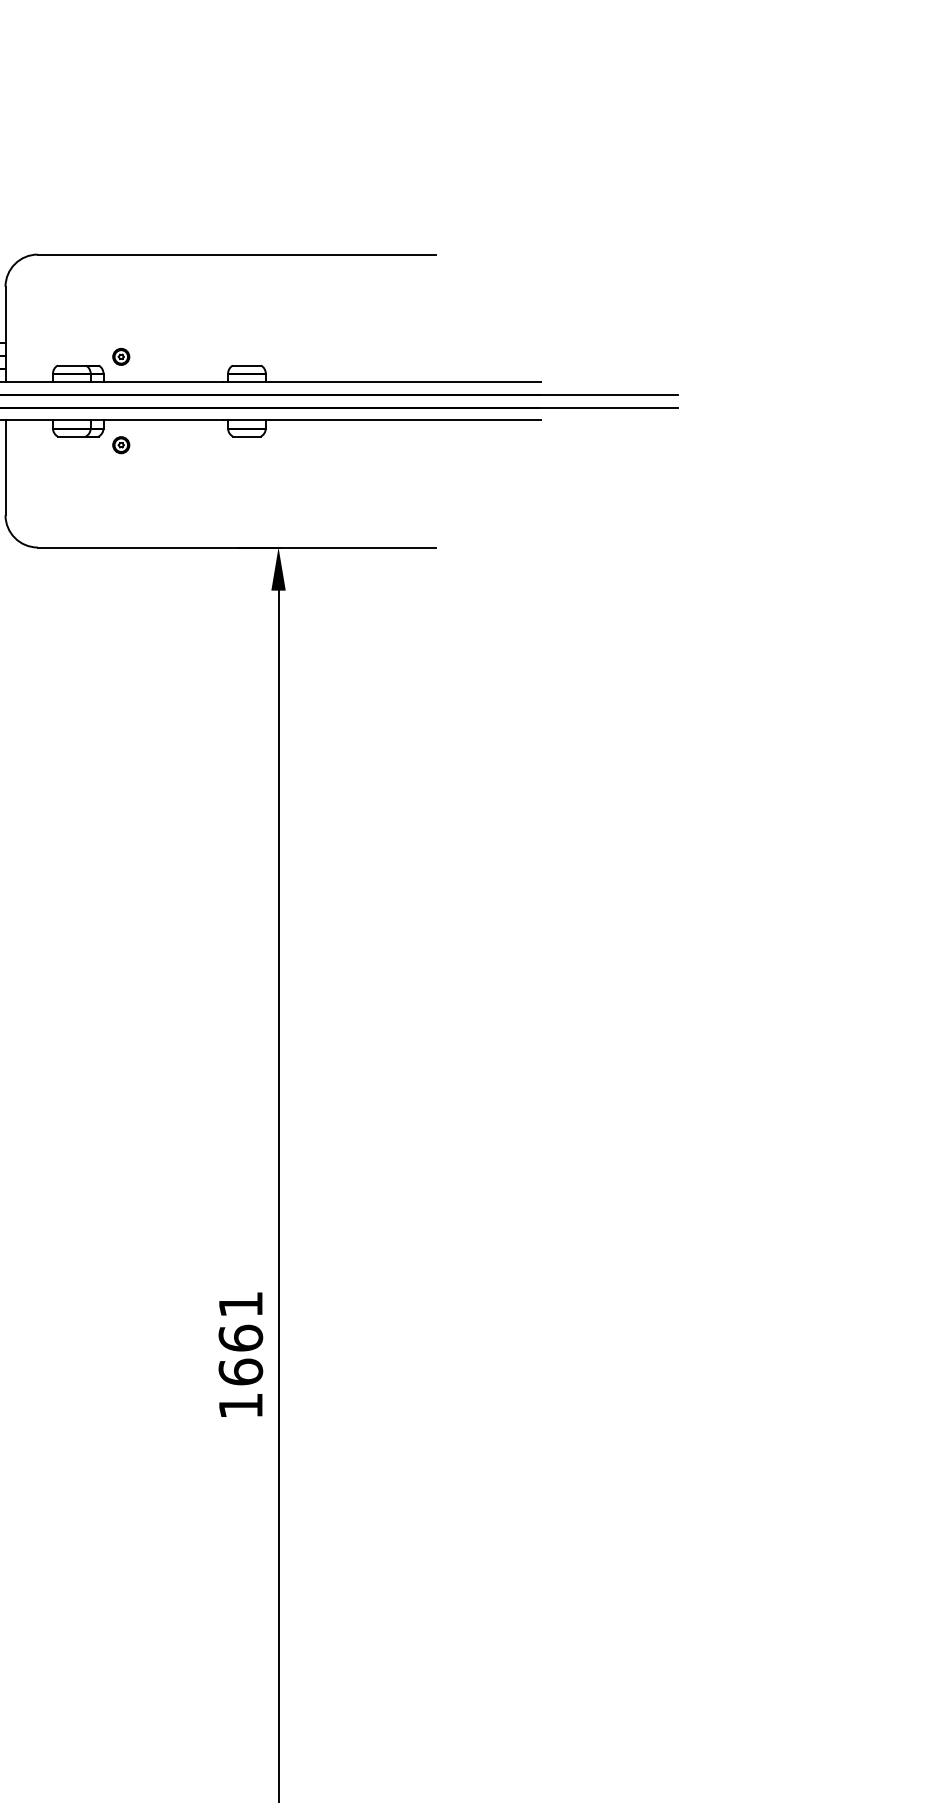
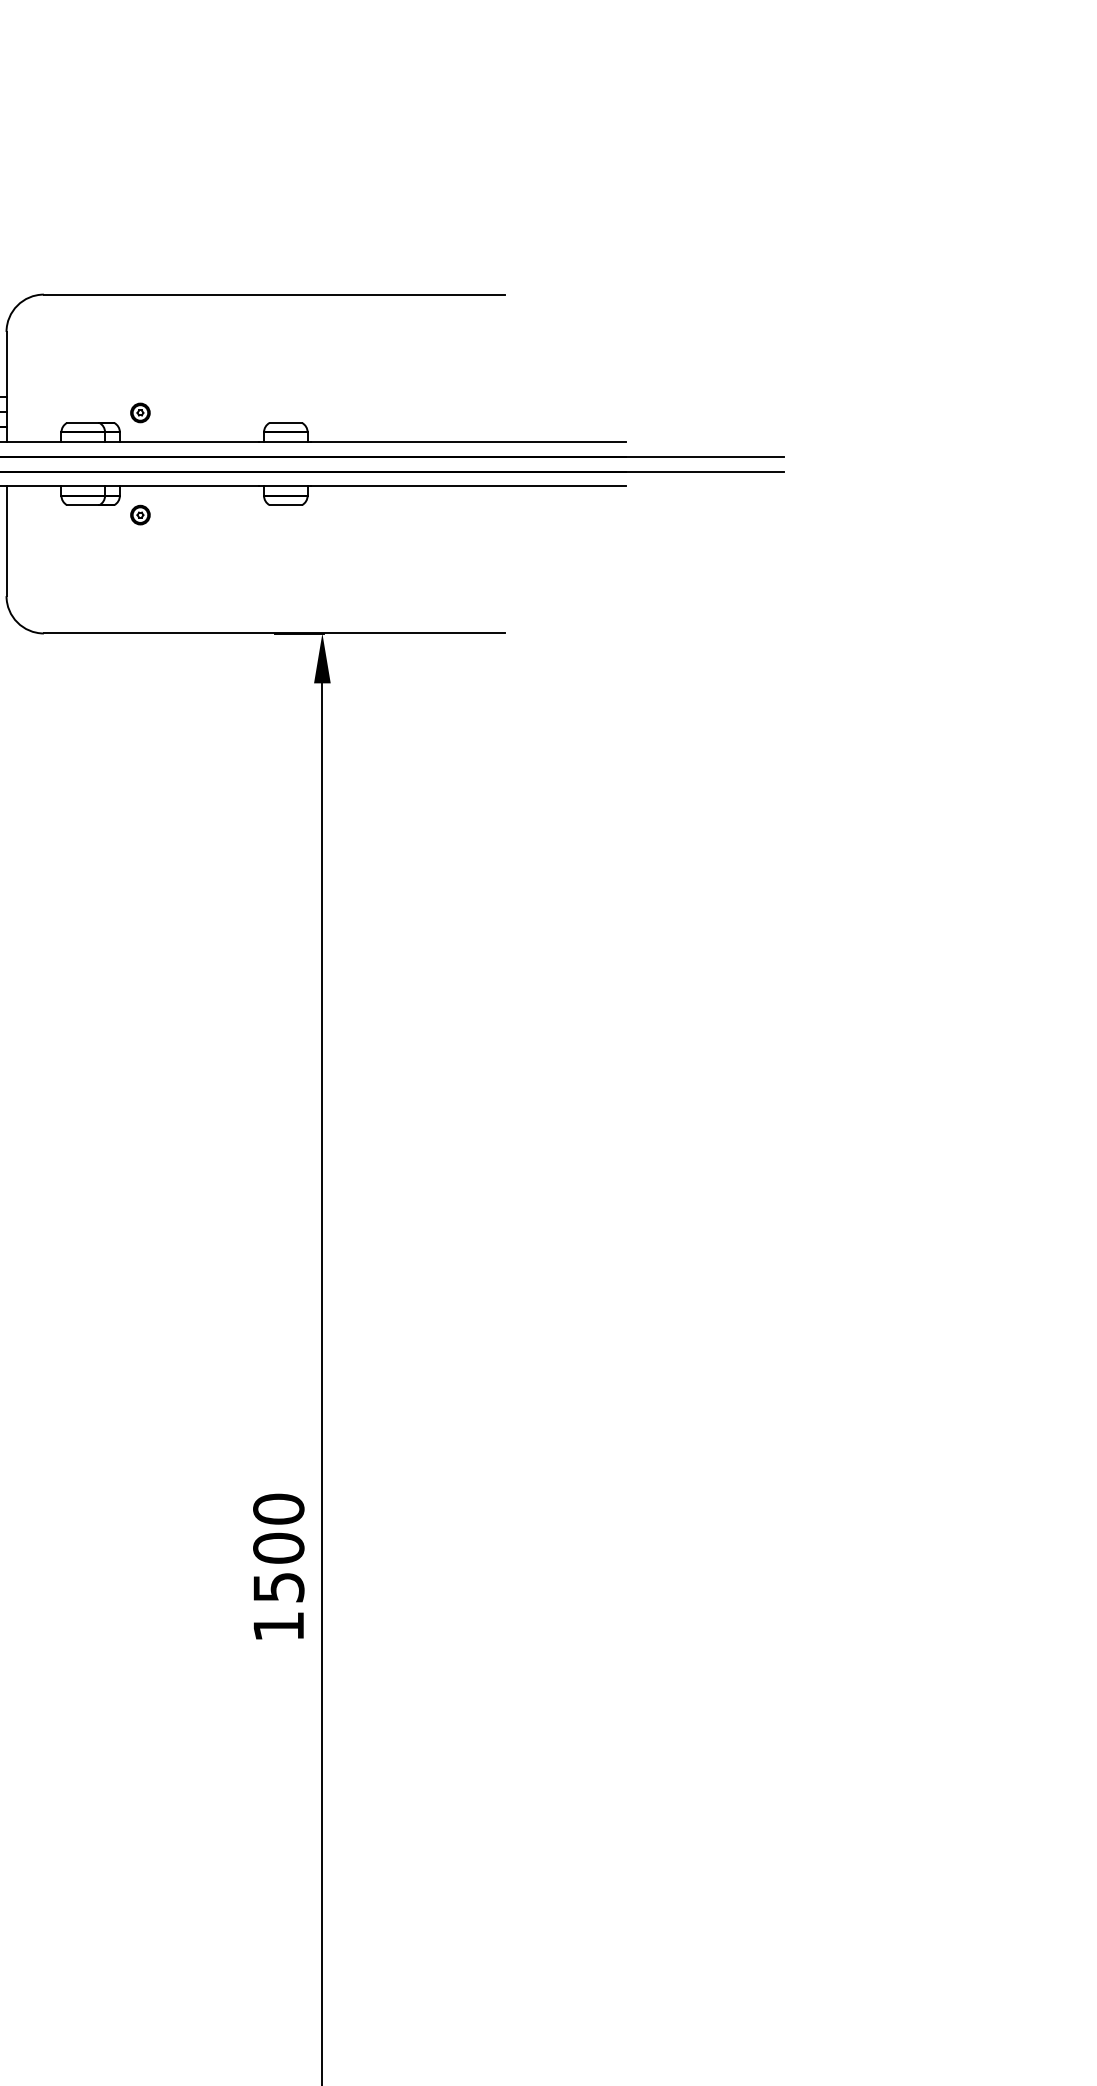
text: (240, 1337) -> (278, 1547), 1661 -> 1500

